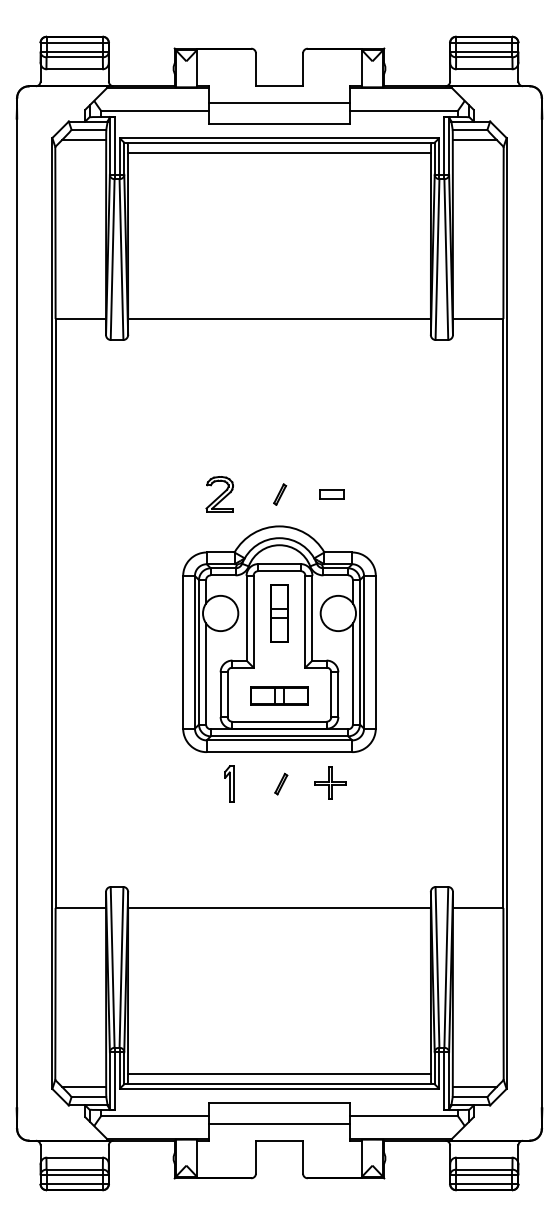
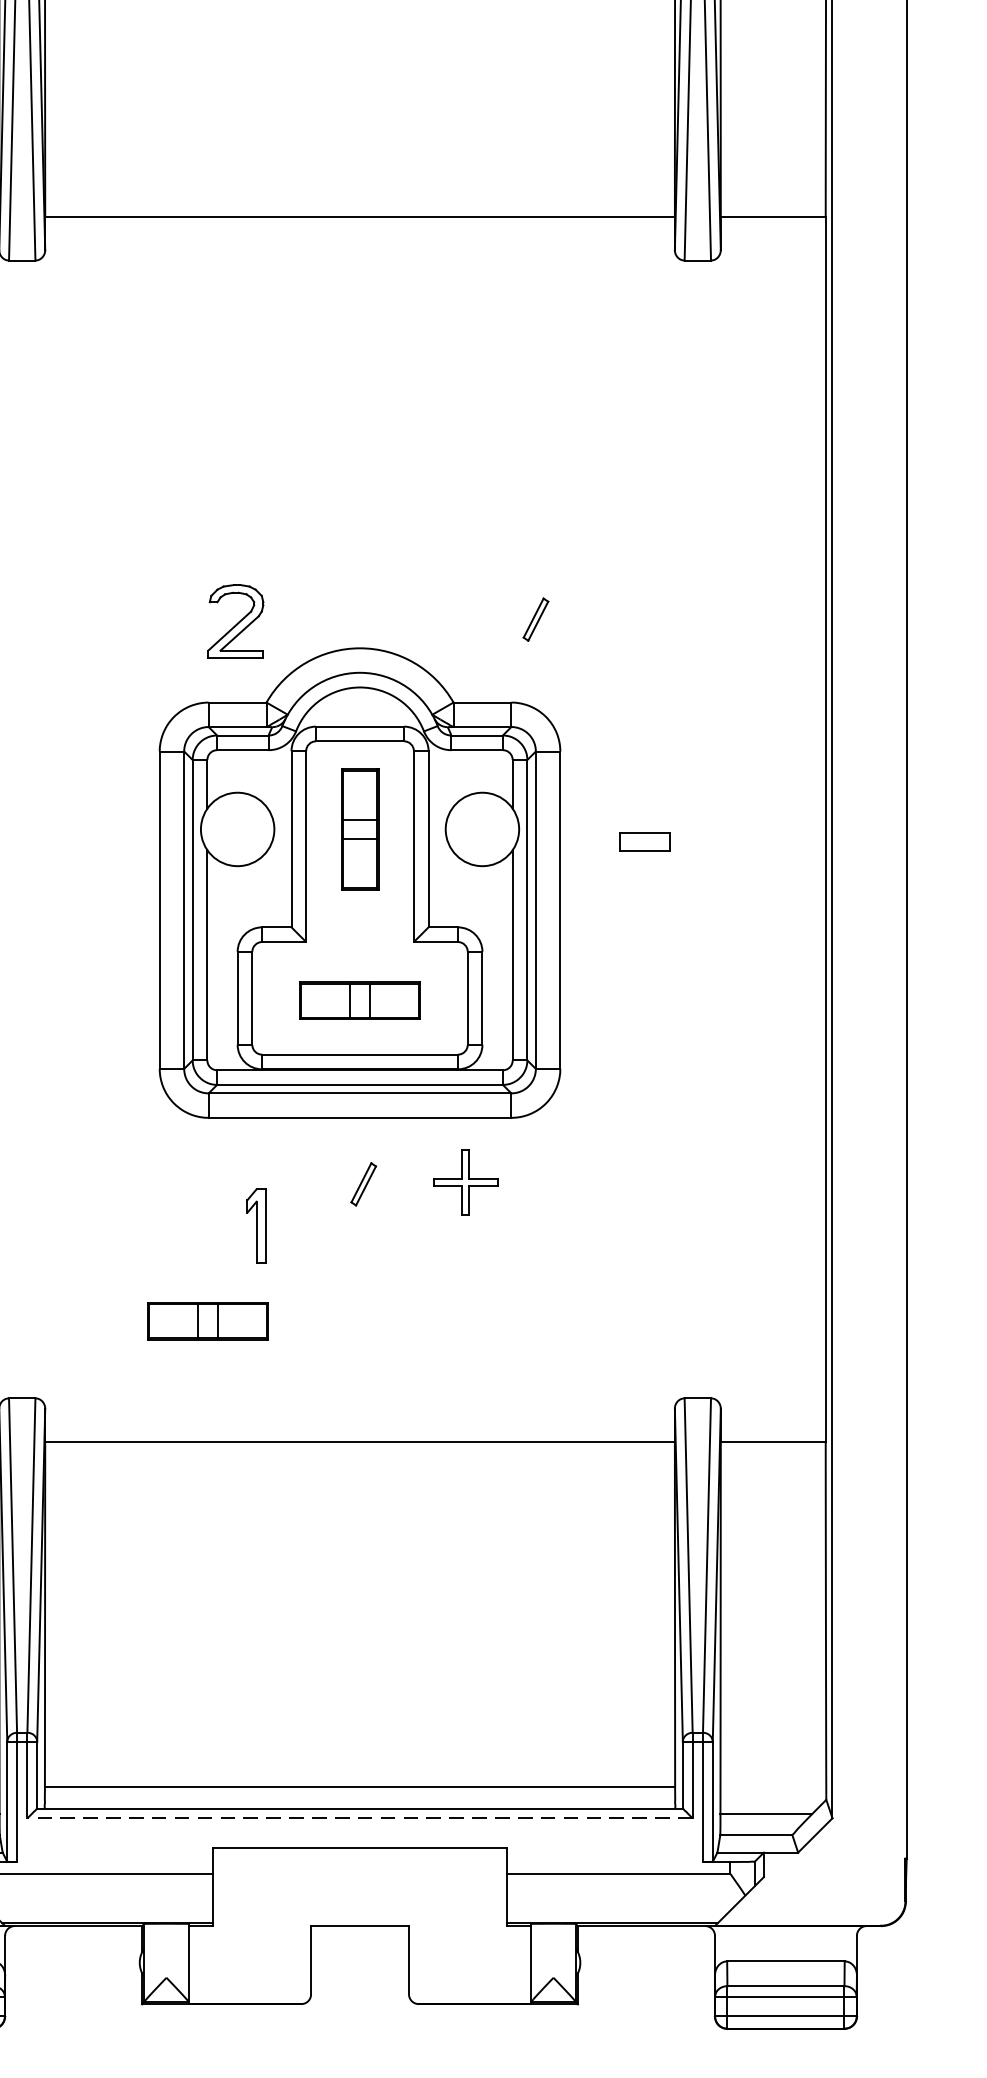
part: (219, 494) -> (235, 621), moved
part: (280, 494) -> (536, 619), moved
part: (331, 494) -> (644, 841), moved
part: (229, 783) -> (256, 1224), moved
part: (206, 849) -> (208, 1320), added
line: (279, 1088) -> (360, 1817), solid -> dashed
line: (279, 1124) -> (360, 1892), removed

